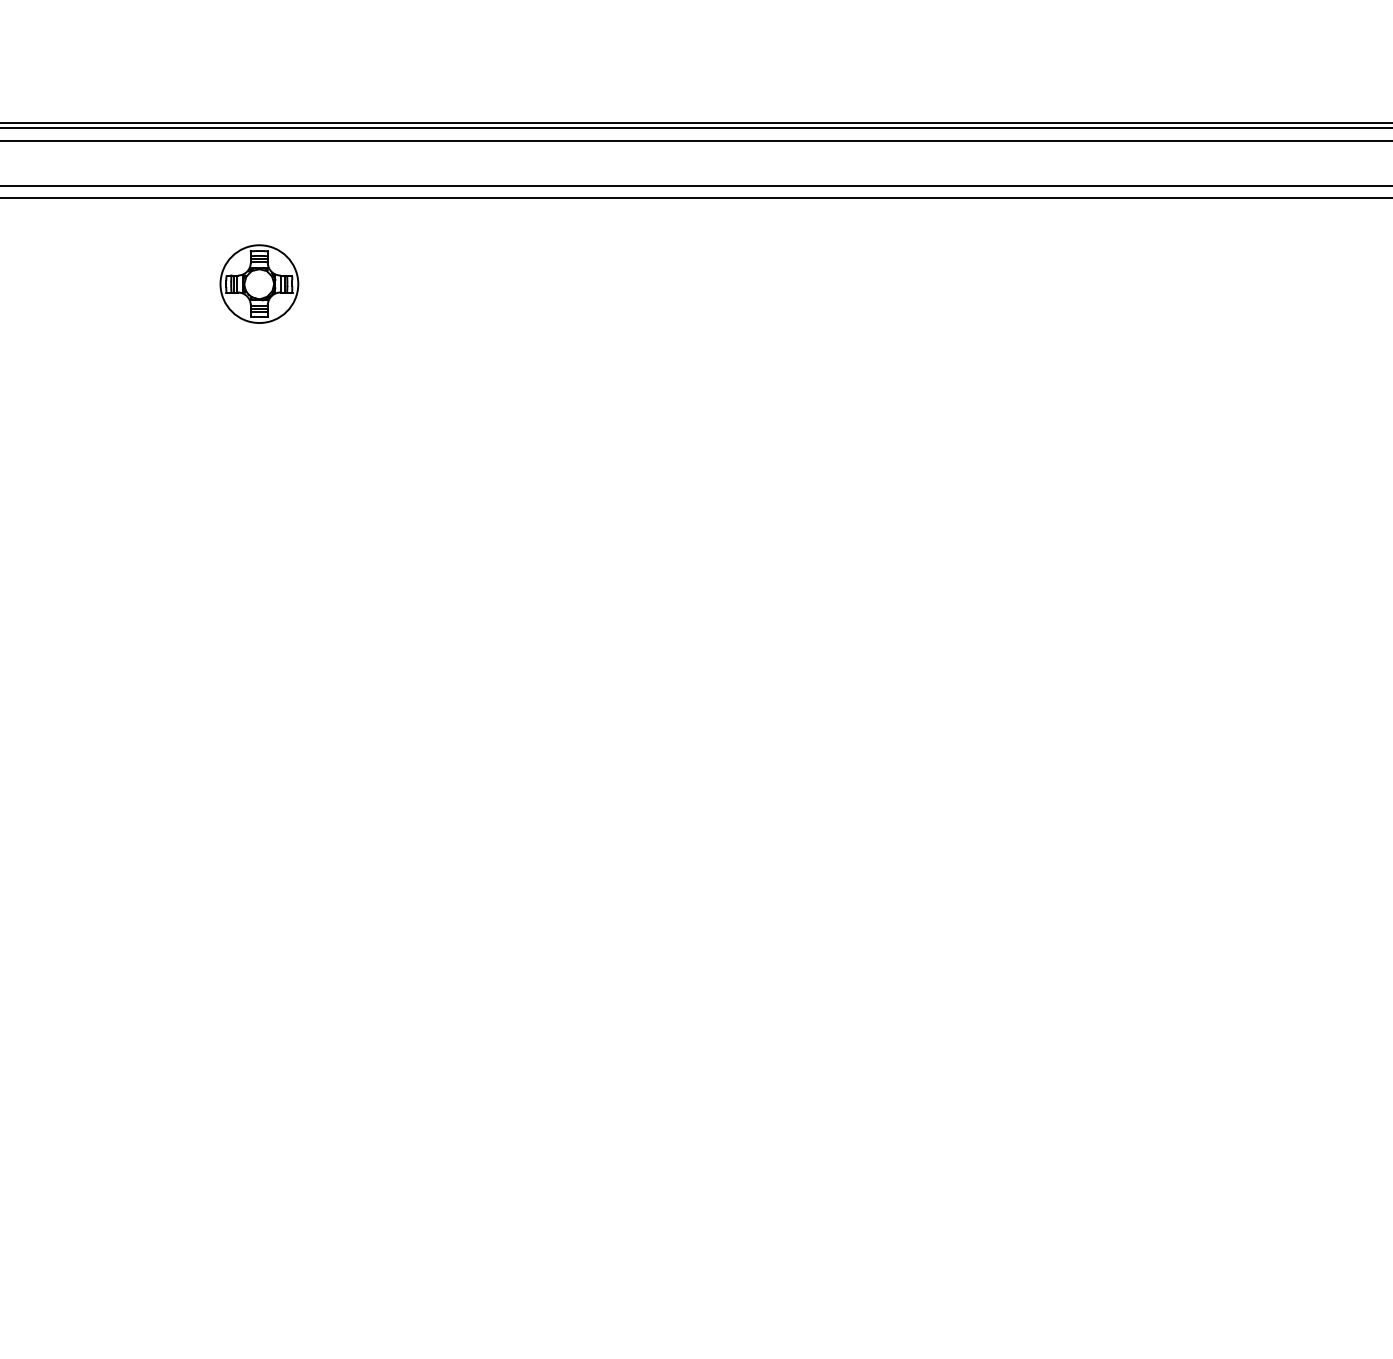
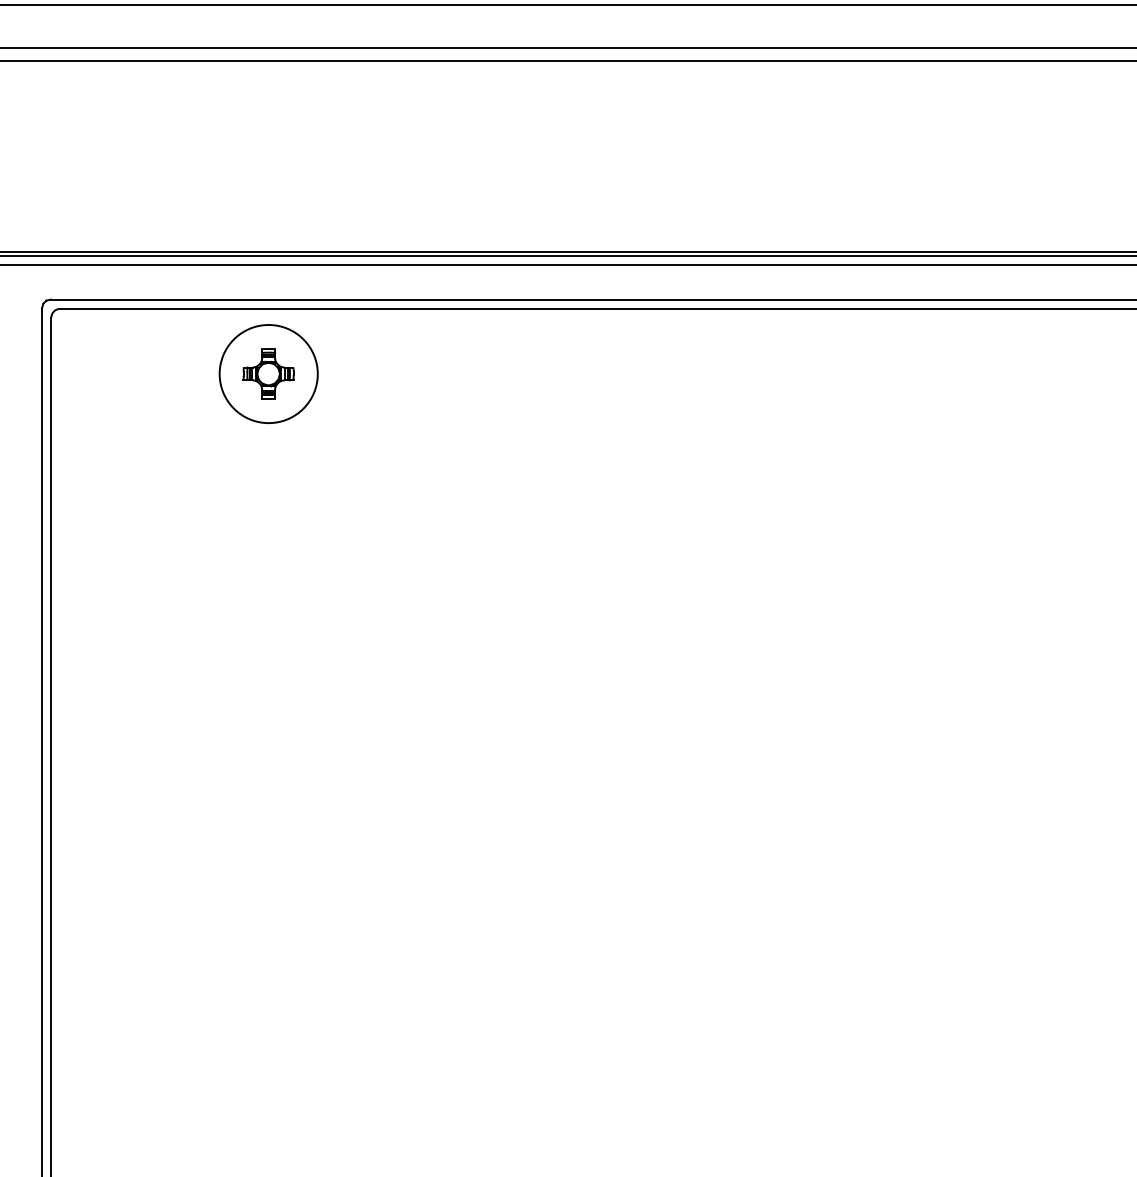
circle: (259, 283) -> (268, 373), size x1.67

